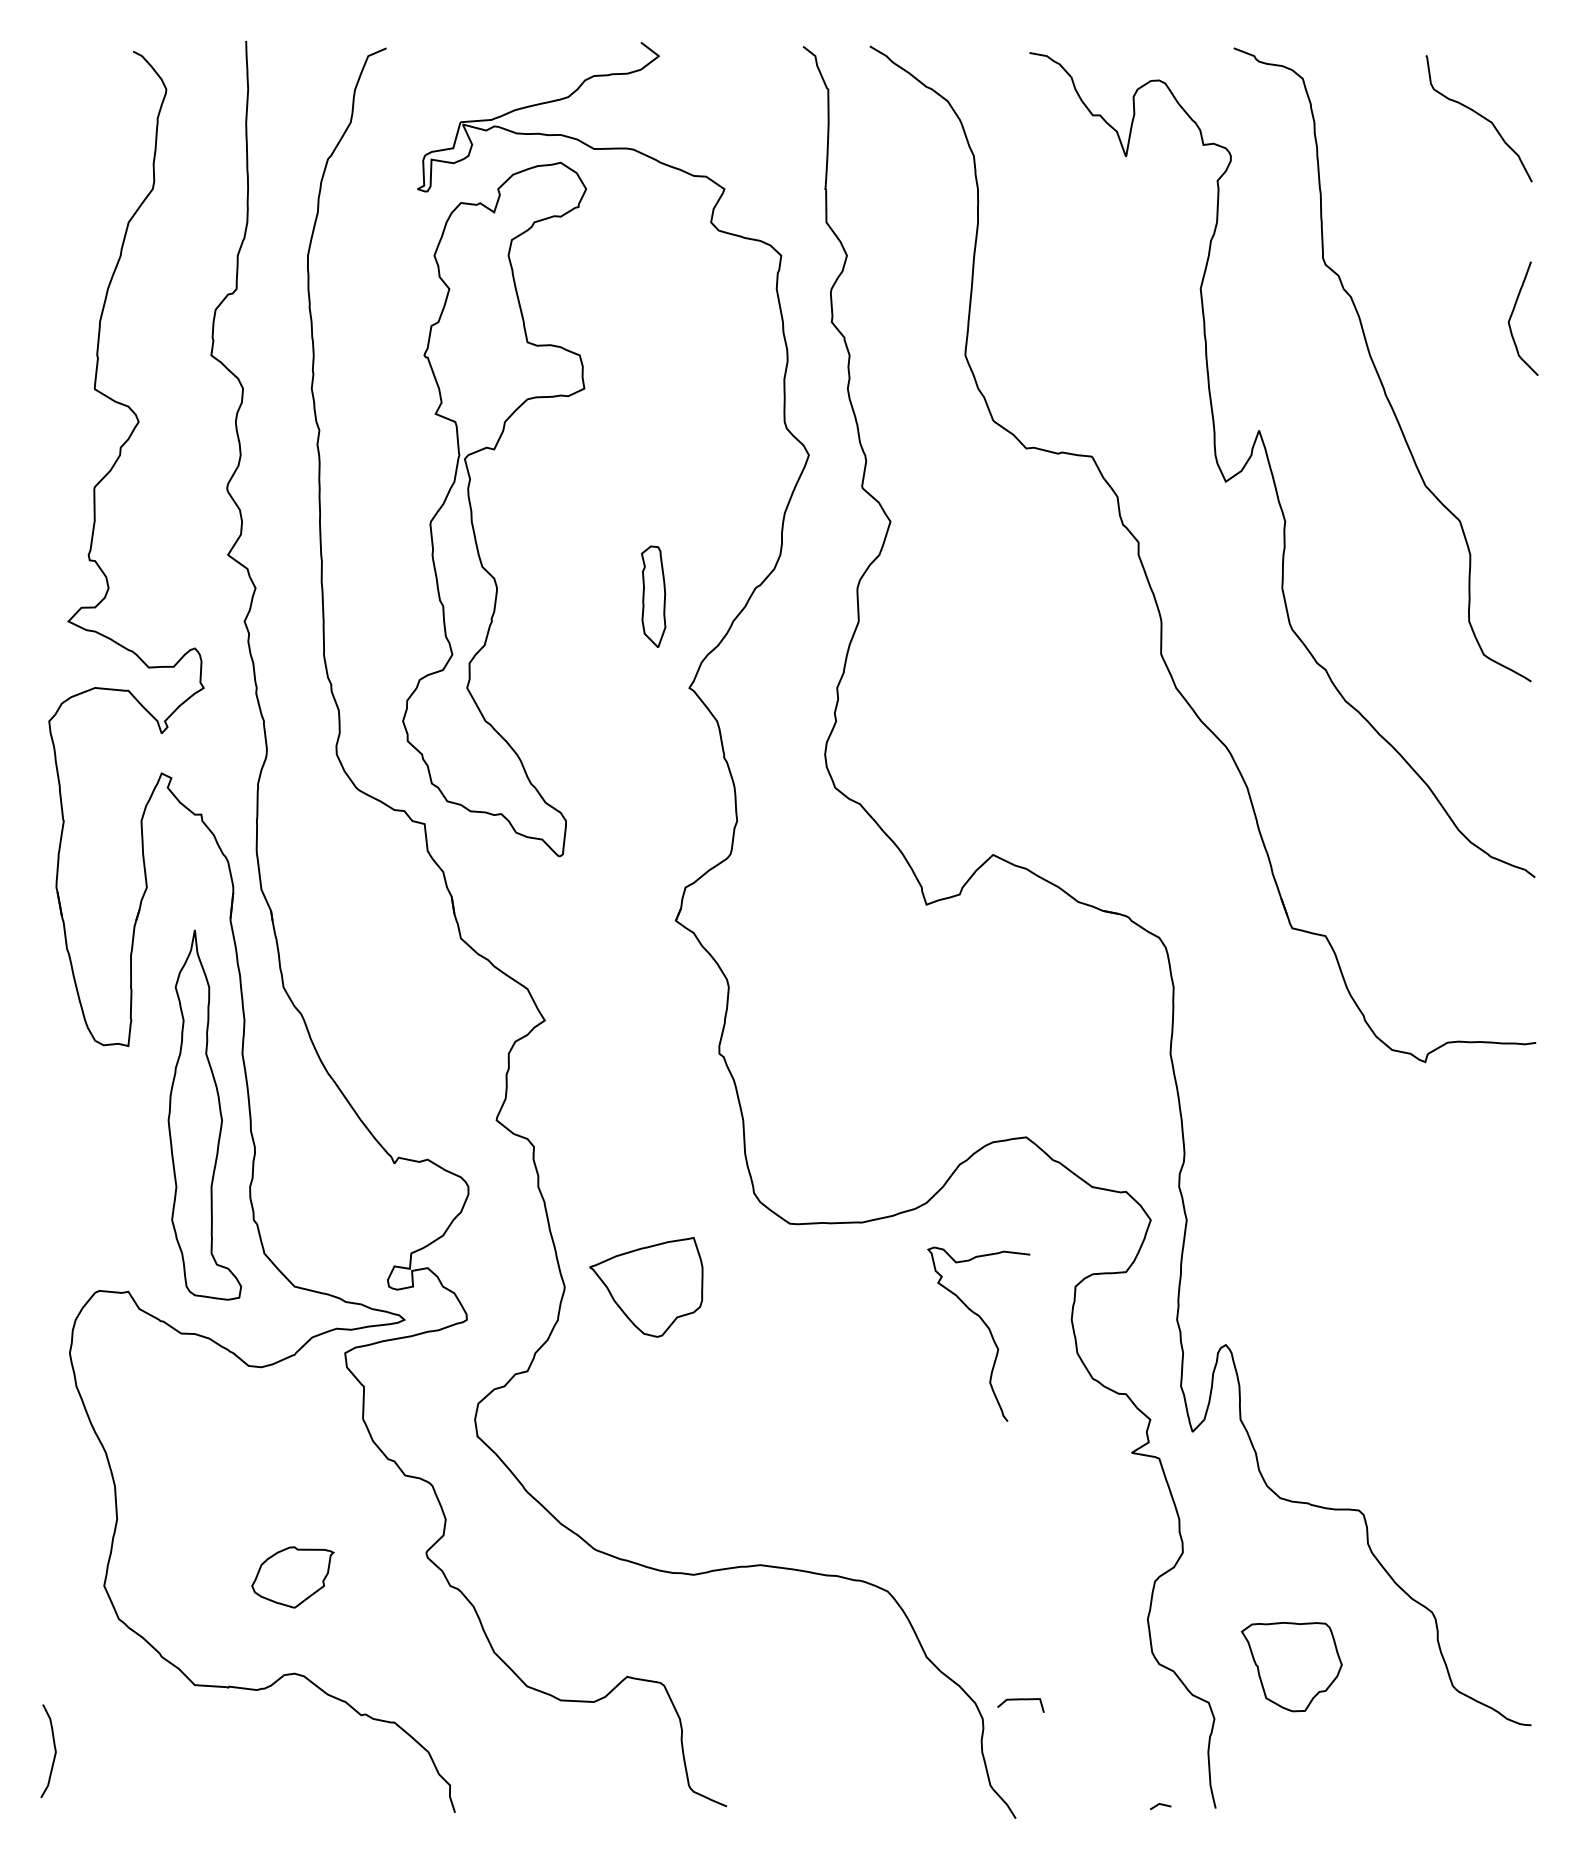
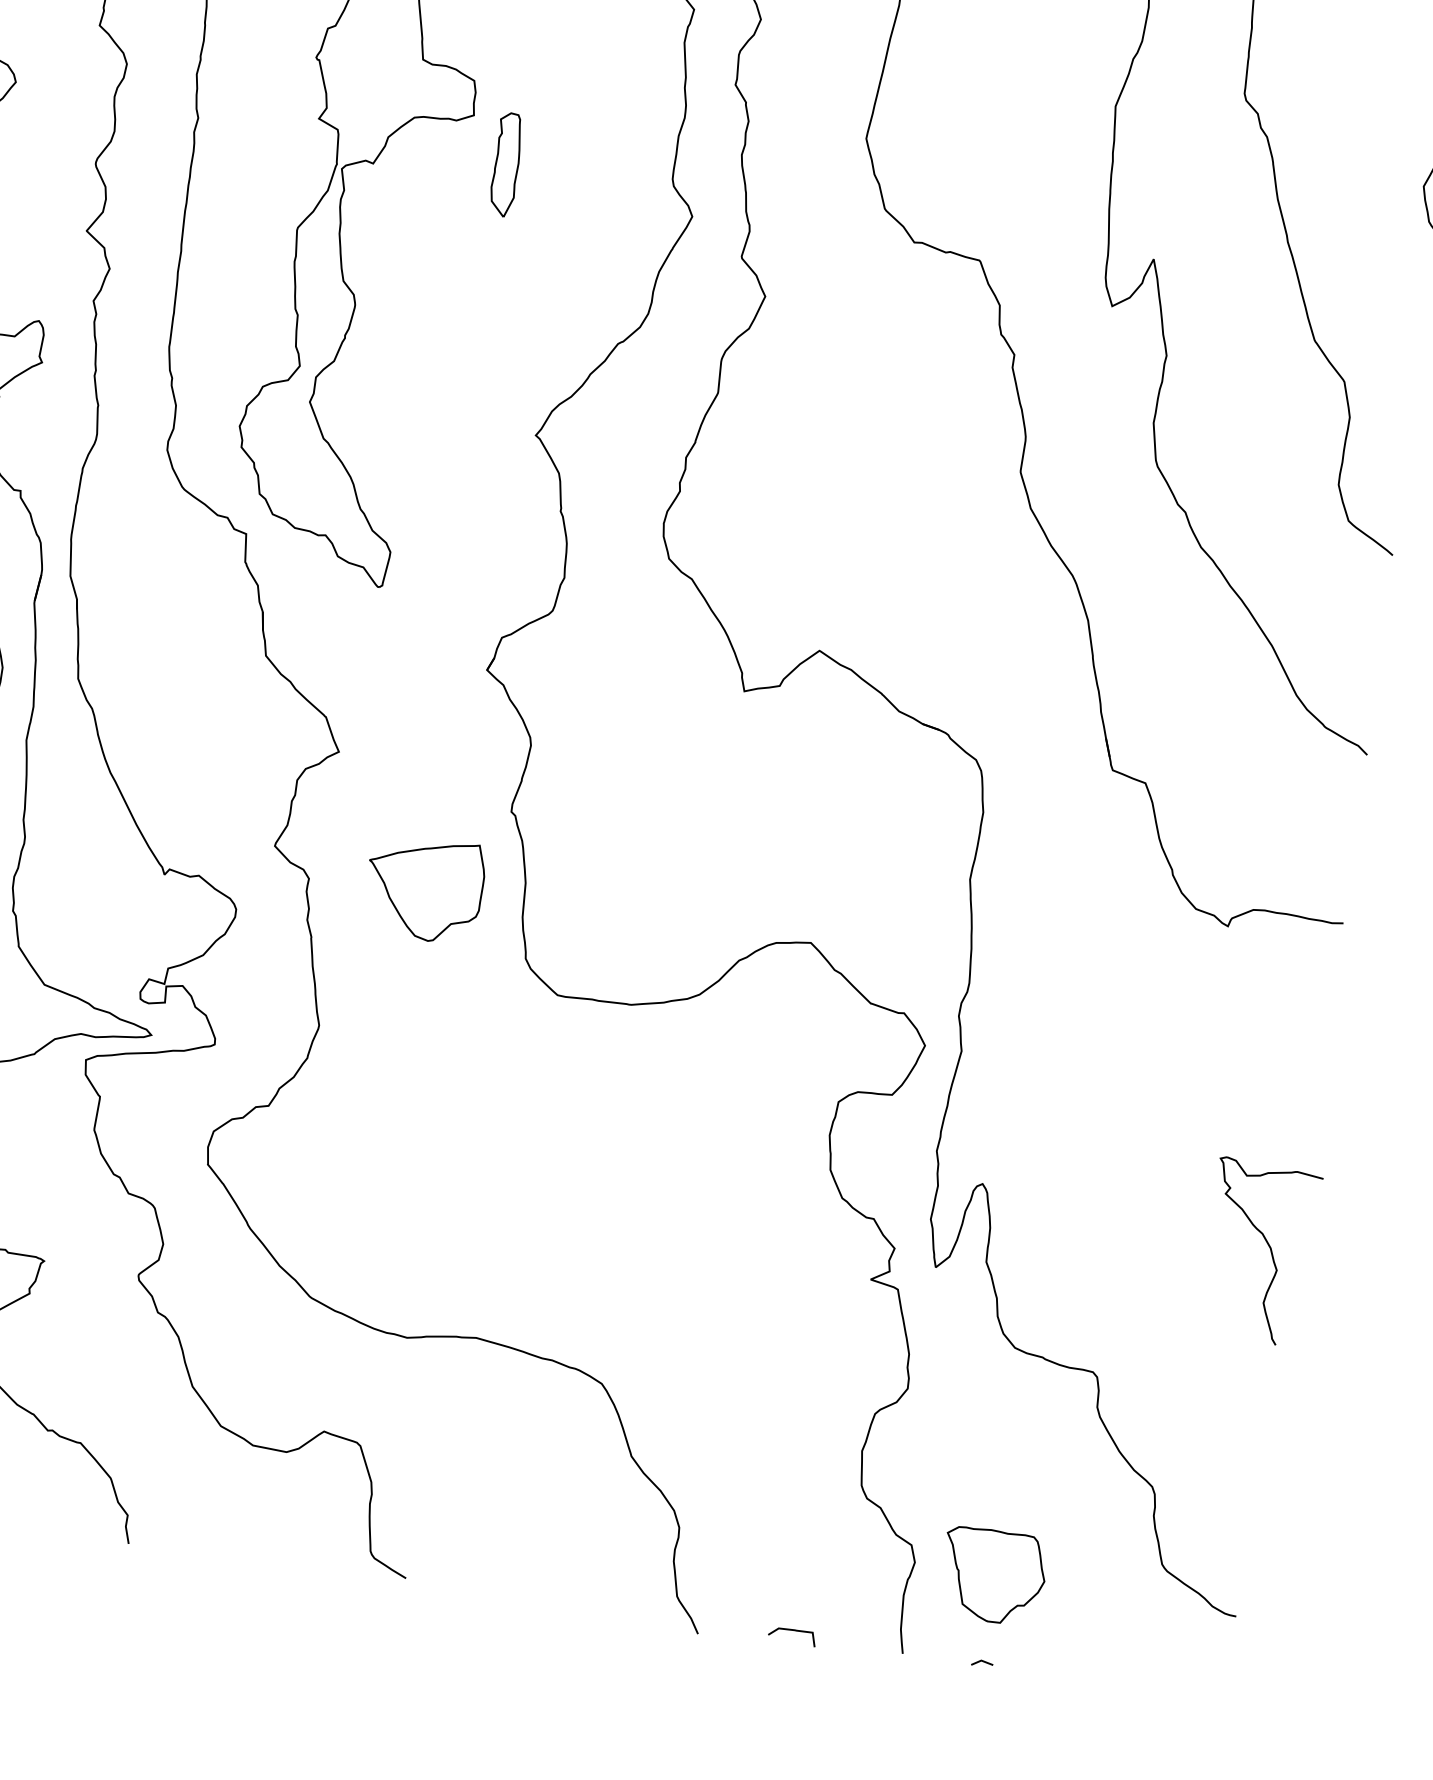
part: (653, 596) -> (506, 164), moved
part: (646, 1287) -> (424, 889), moved
curve: (986, 1327) -> (1268, 1246), moved
part: (1291, 1667) -> (992, 1576), moved
curve: (1020, 1700) -> (792, 1631), moved
line: (1160, 1805) -> (982, 1662), moved

